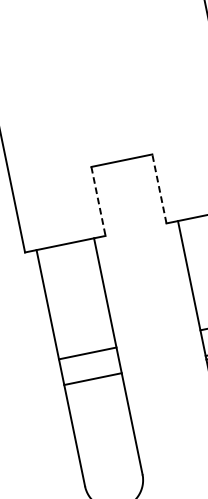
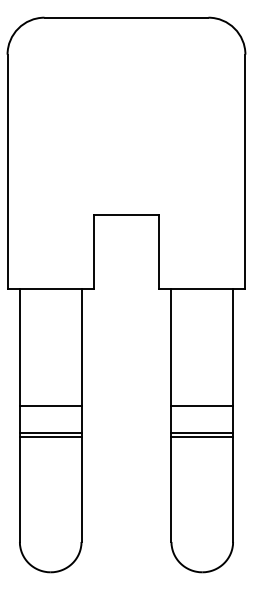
line: (159, 188) -> (159, 251), dashed -> solid
line: (98, 201) -> (93, 251), dashed -> solid
line: (93, 382) -> (50, 437), added

